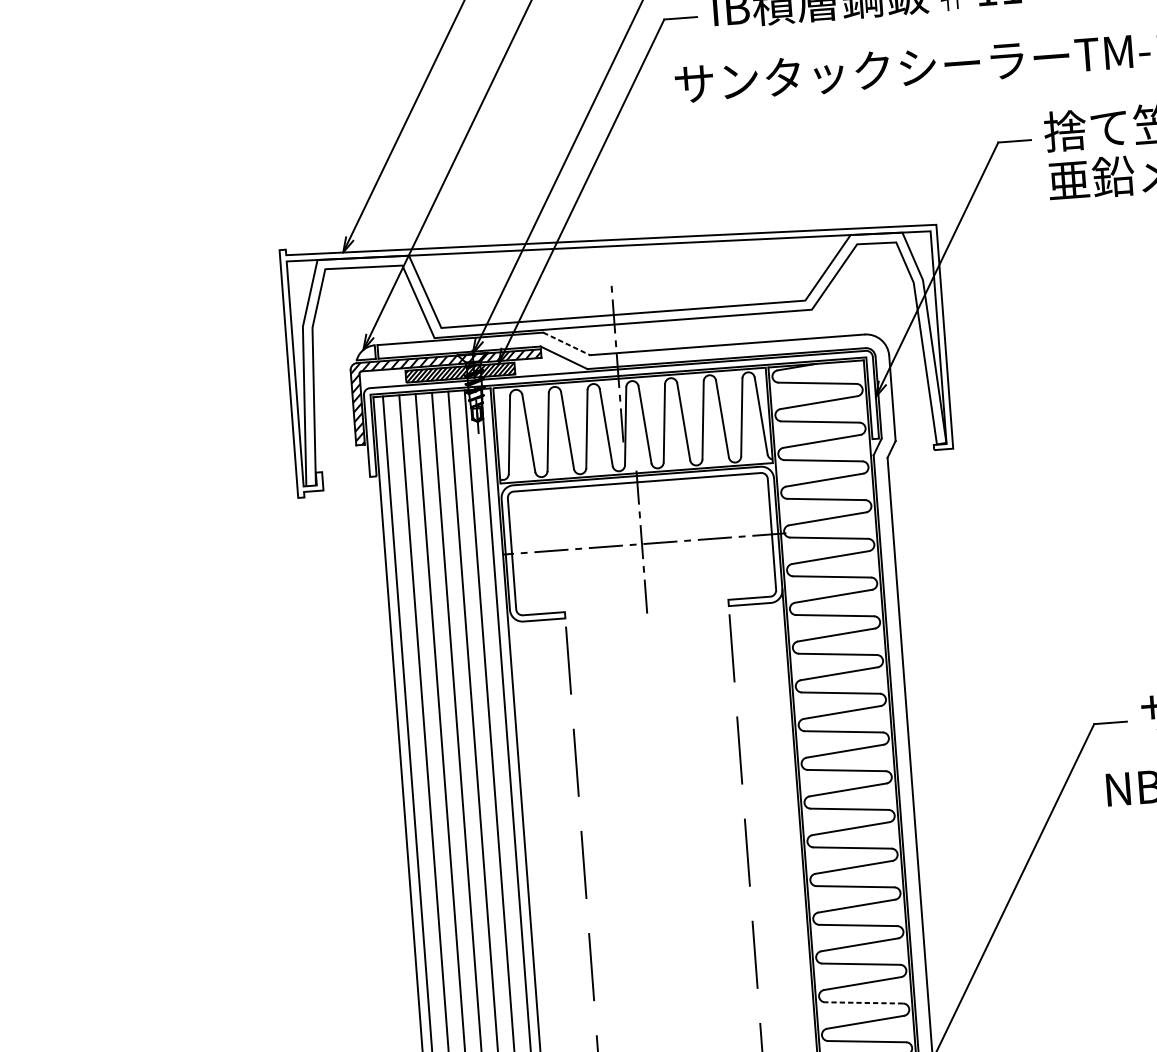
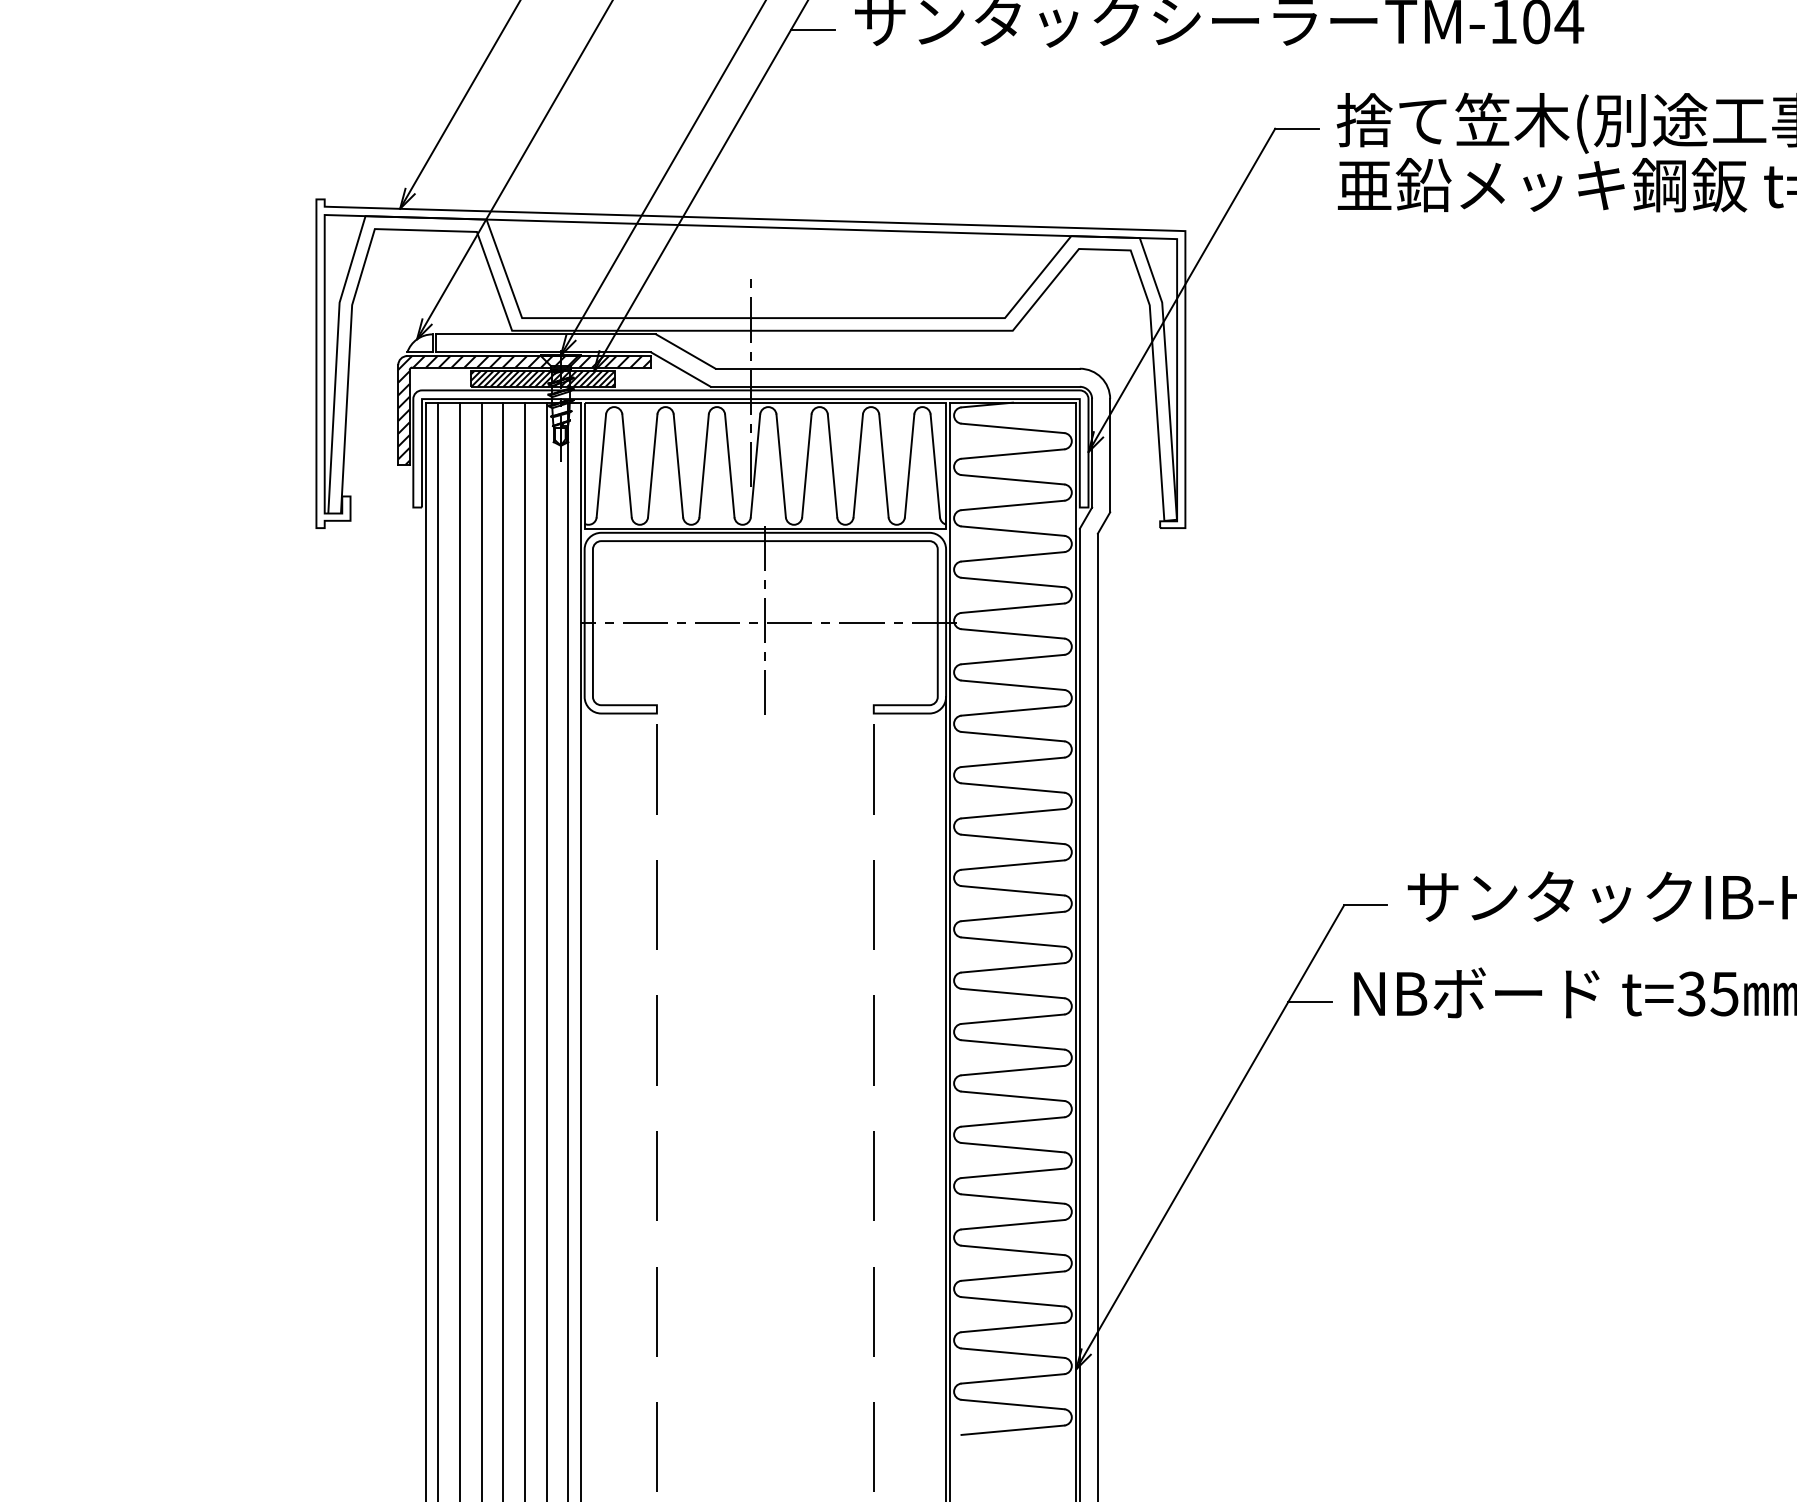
line: (643, 93) -> (812, 29), added
line: (567, 343) -> (686, 351), dashed -> solid
line: (1073, 798) -> (1309, 1001), added
line: (863, 1003) -> (1012, 1250), dashed -> solid

